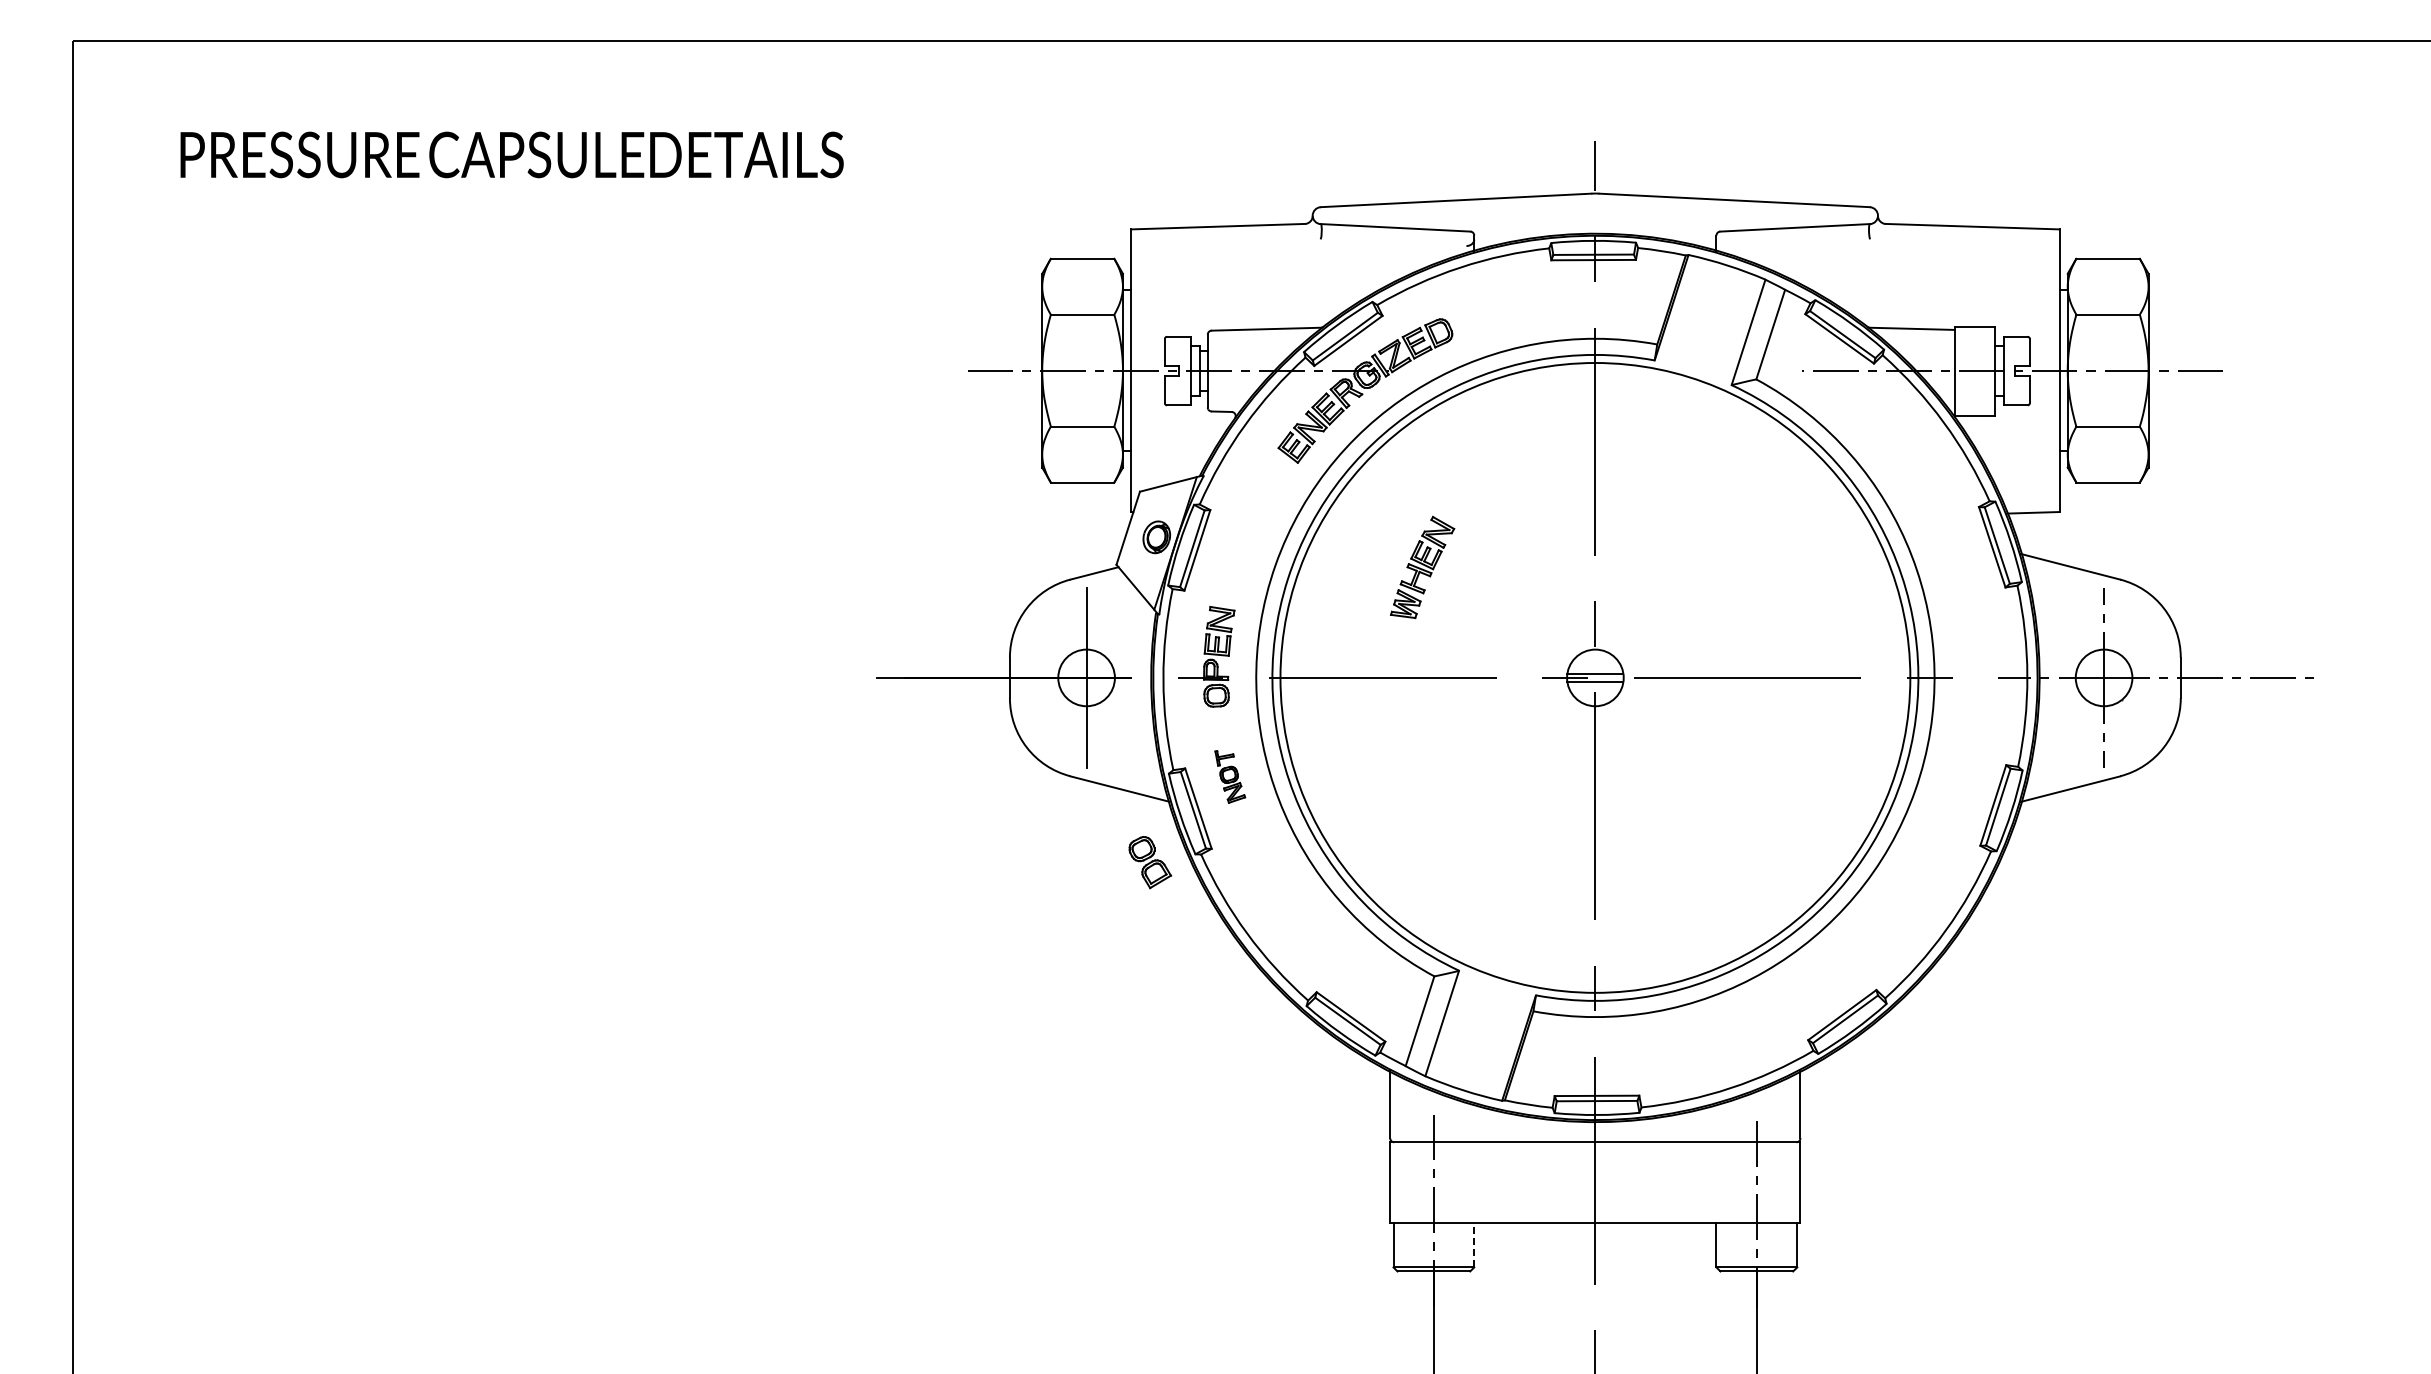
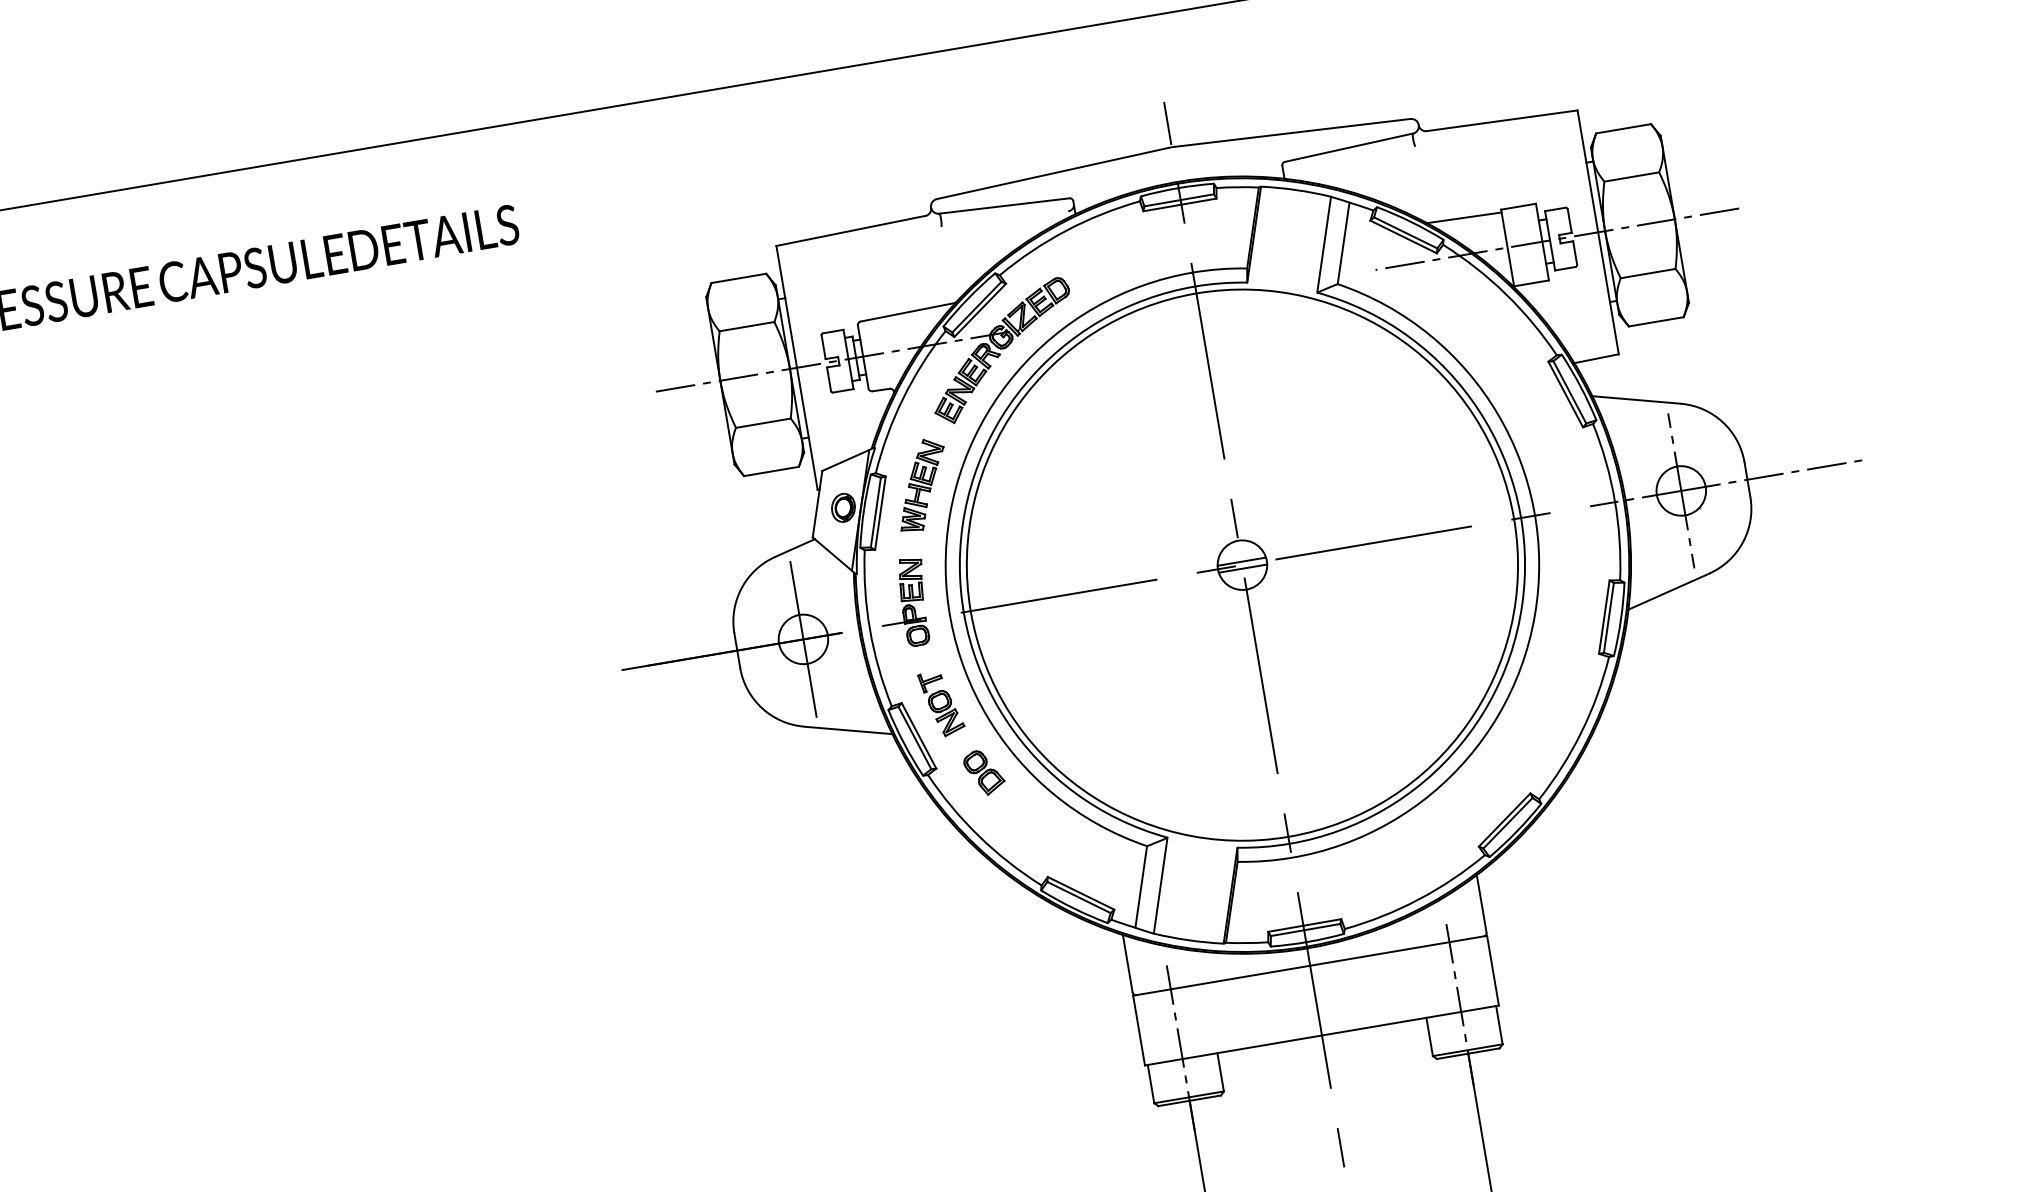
part: (1422, 567) -> (921, 485), moved
part: (1230, 776) -> (941, 703), size x1.43
part: (1149, 862) -> (983, 772), moved
line: (1474, 1244) -> (1220, 1071), dashed -> solid

